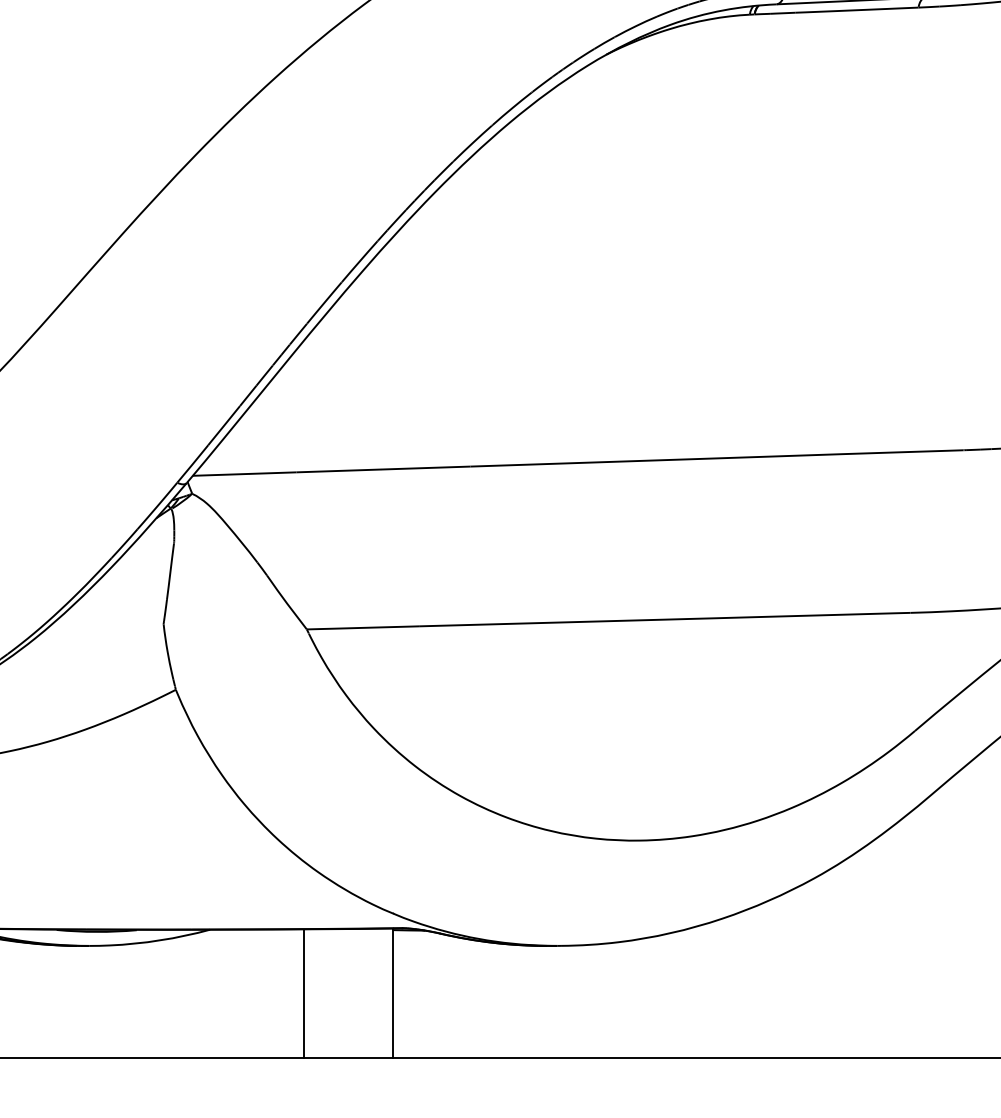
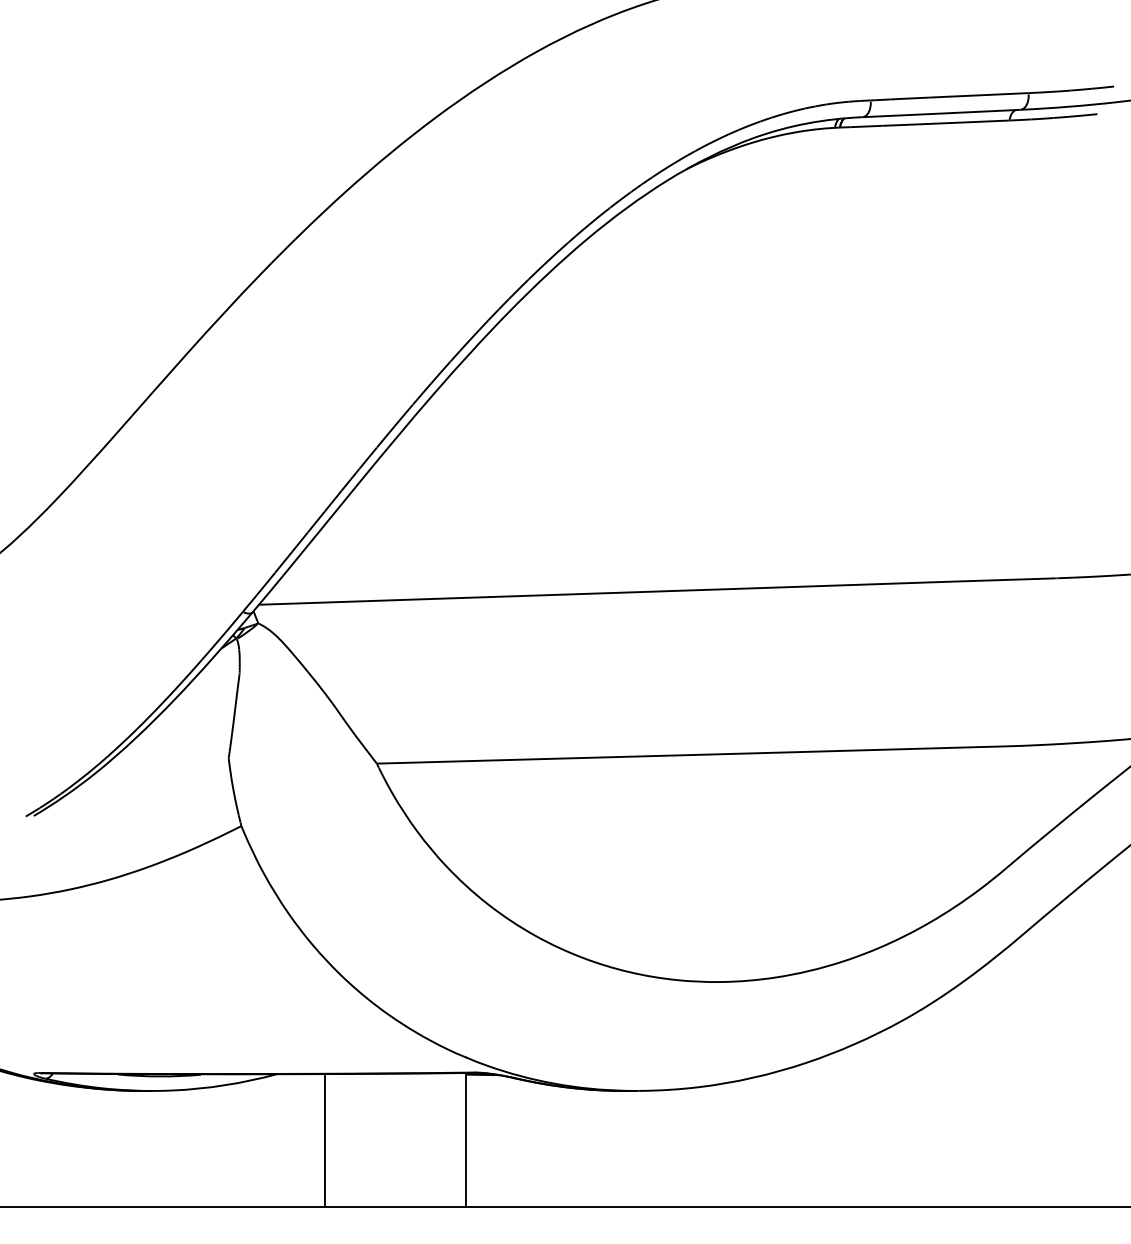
line: (304, 993) -> (325, 1140), moved

